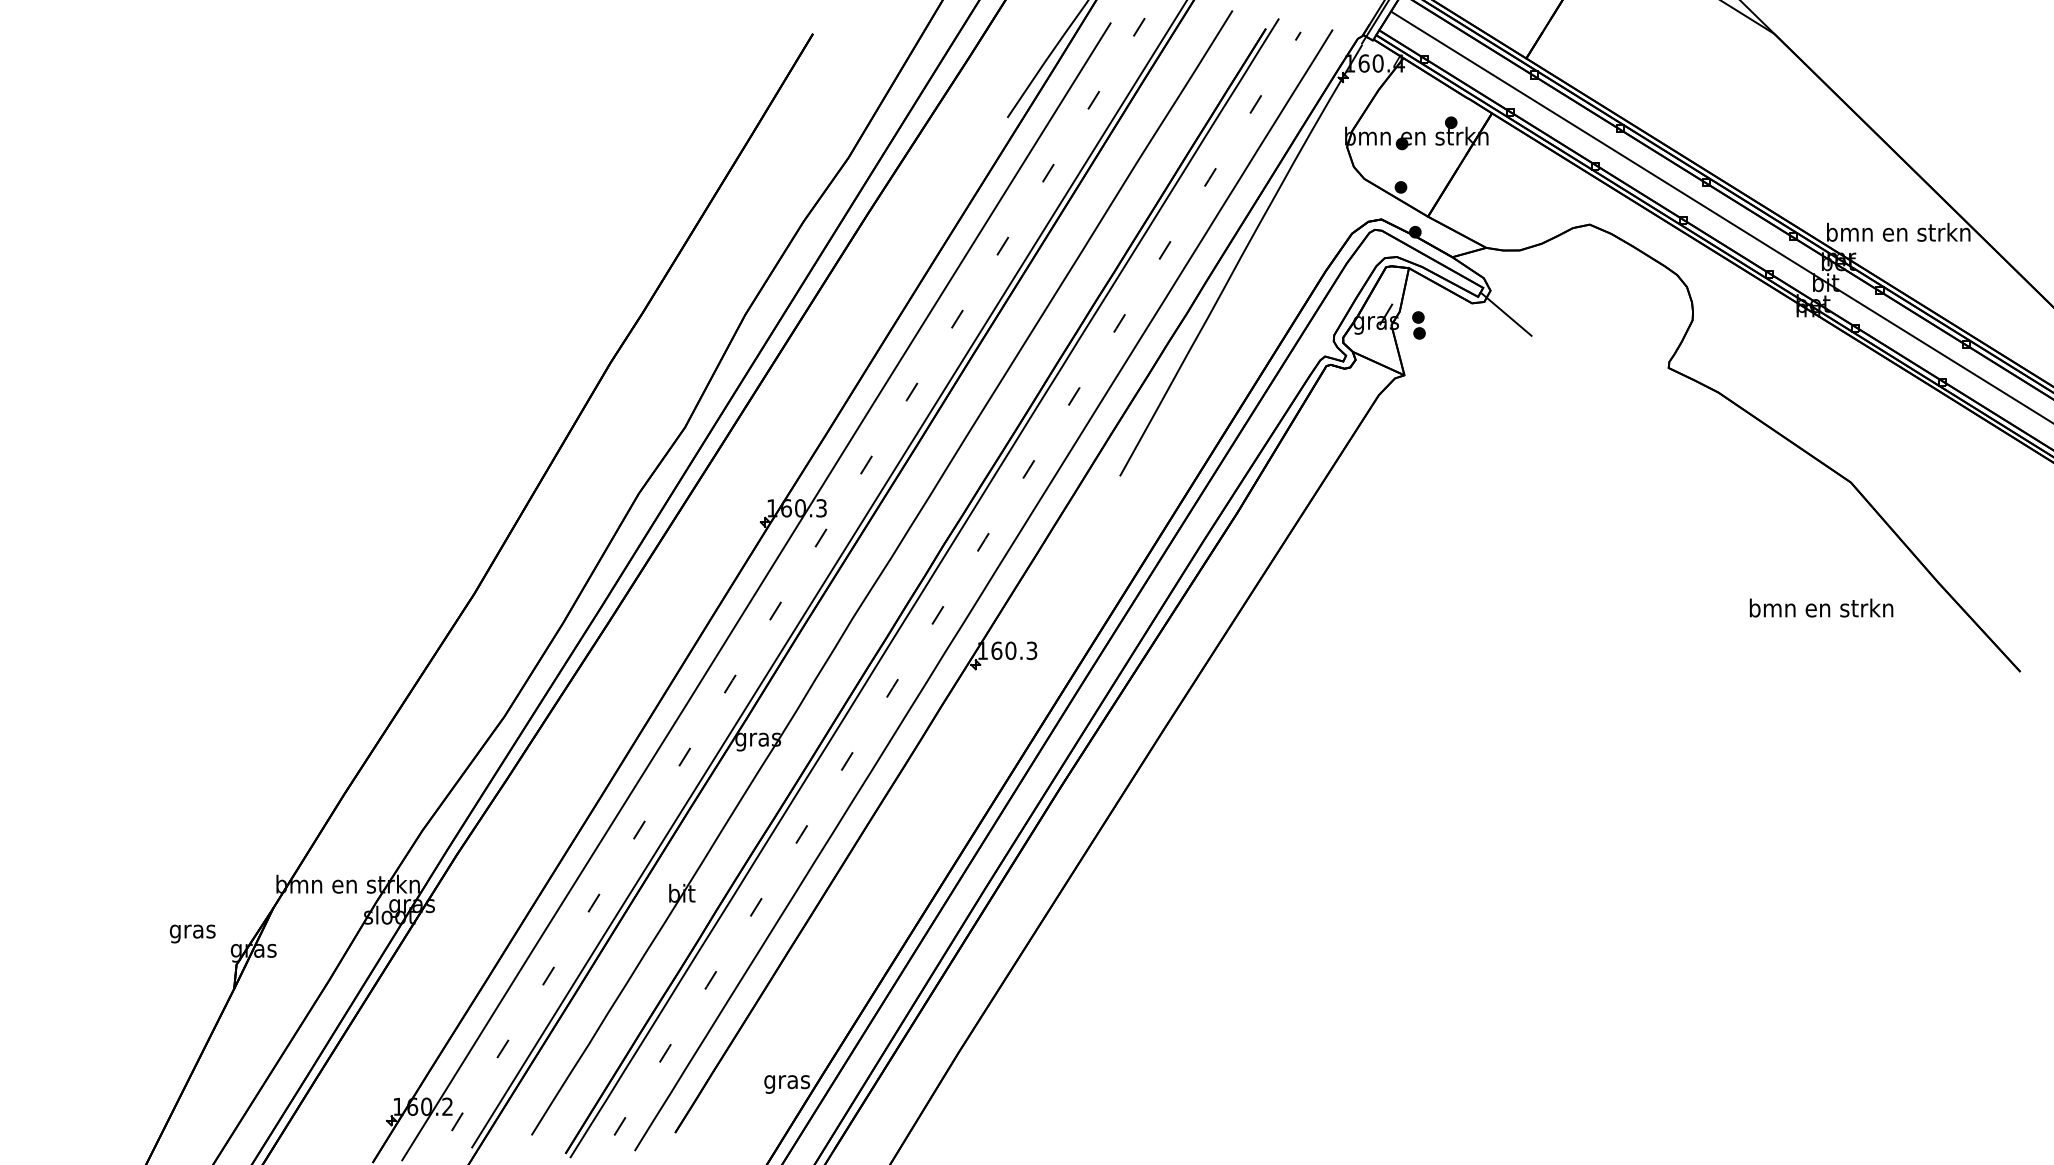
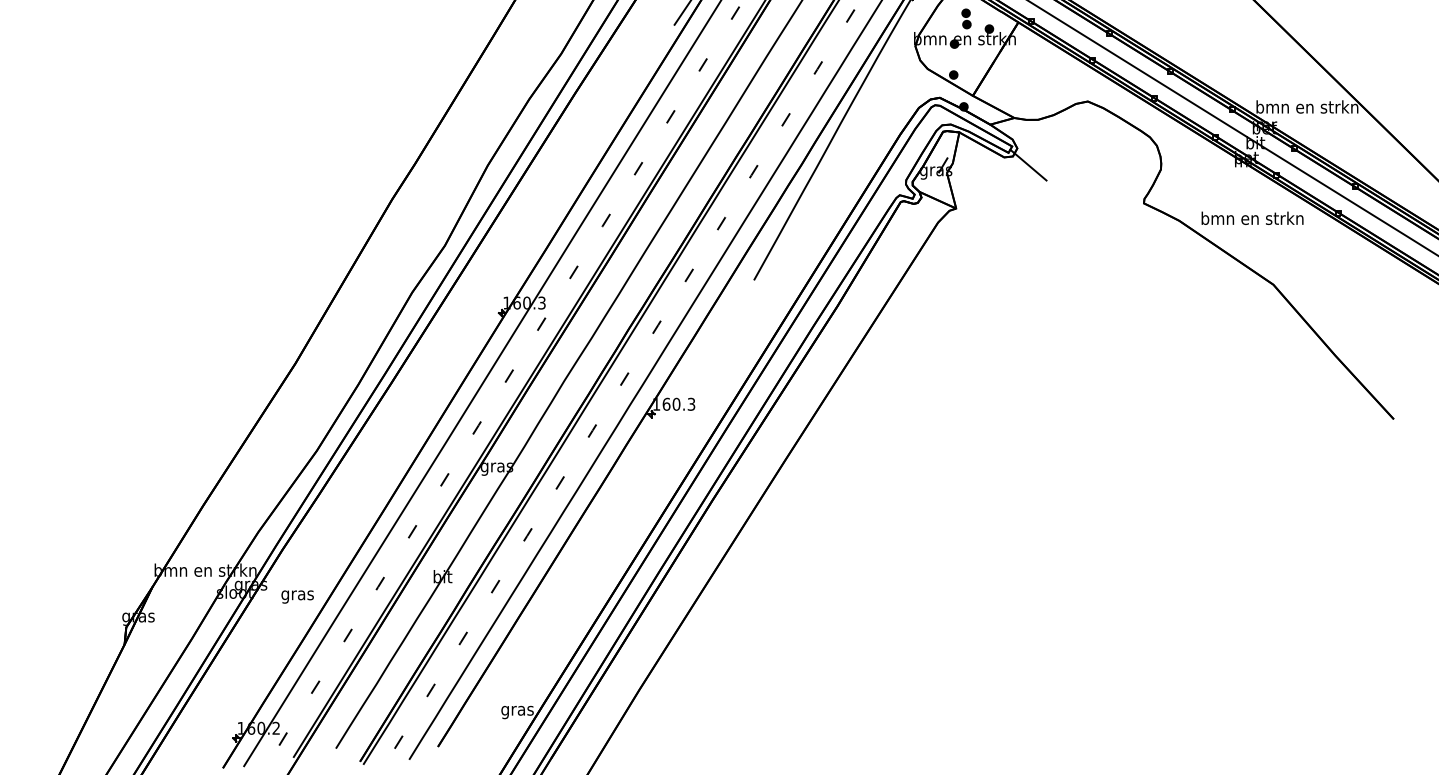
part: (1418, 325) -> (966, 18), moved
text: (1821, 607) -> (1252, 217), moved
text: (192, 933) -> (297, 596), moved

